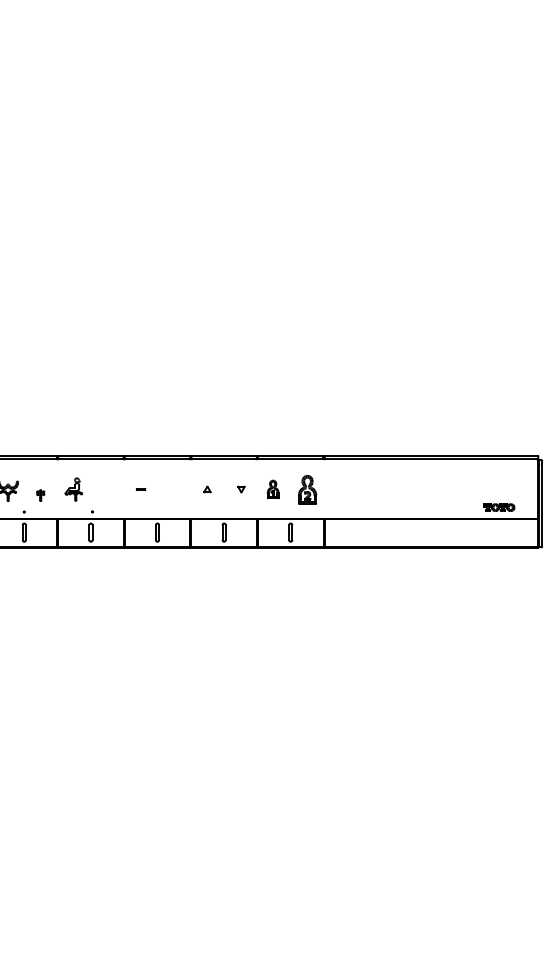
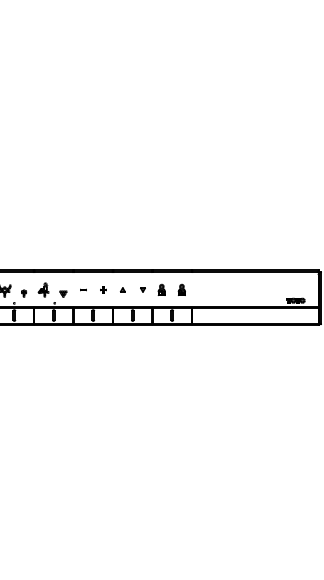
part: (174, 488) -> (103, 289), added
part: (306, 488) -> (181, 289), size x0.62
part: (107, 495) -> (63, 293), added

